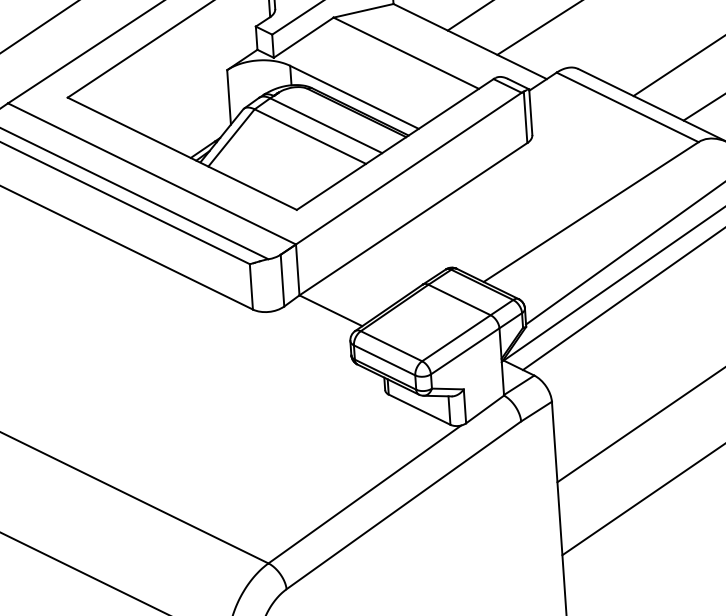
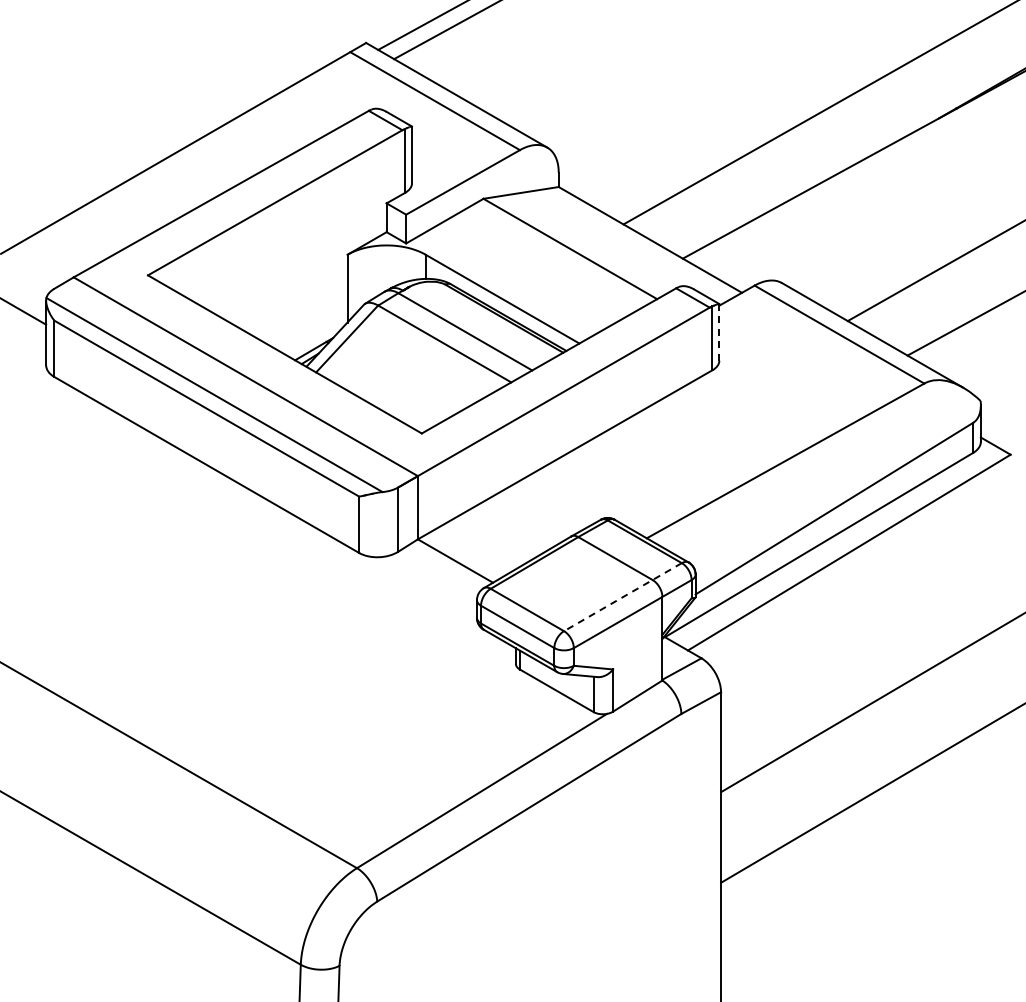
line: (530, 111) -> (719, 331), solid -> dashed
line: (467, 330) -> (622, 597), solid -> dashed

